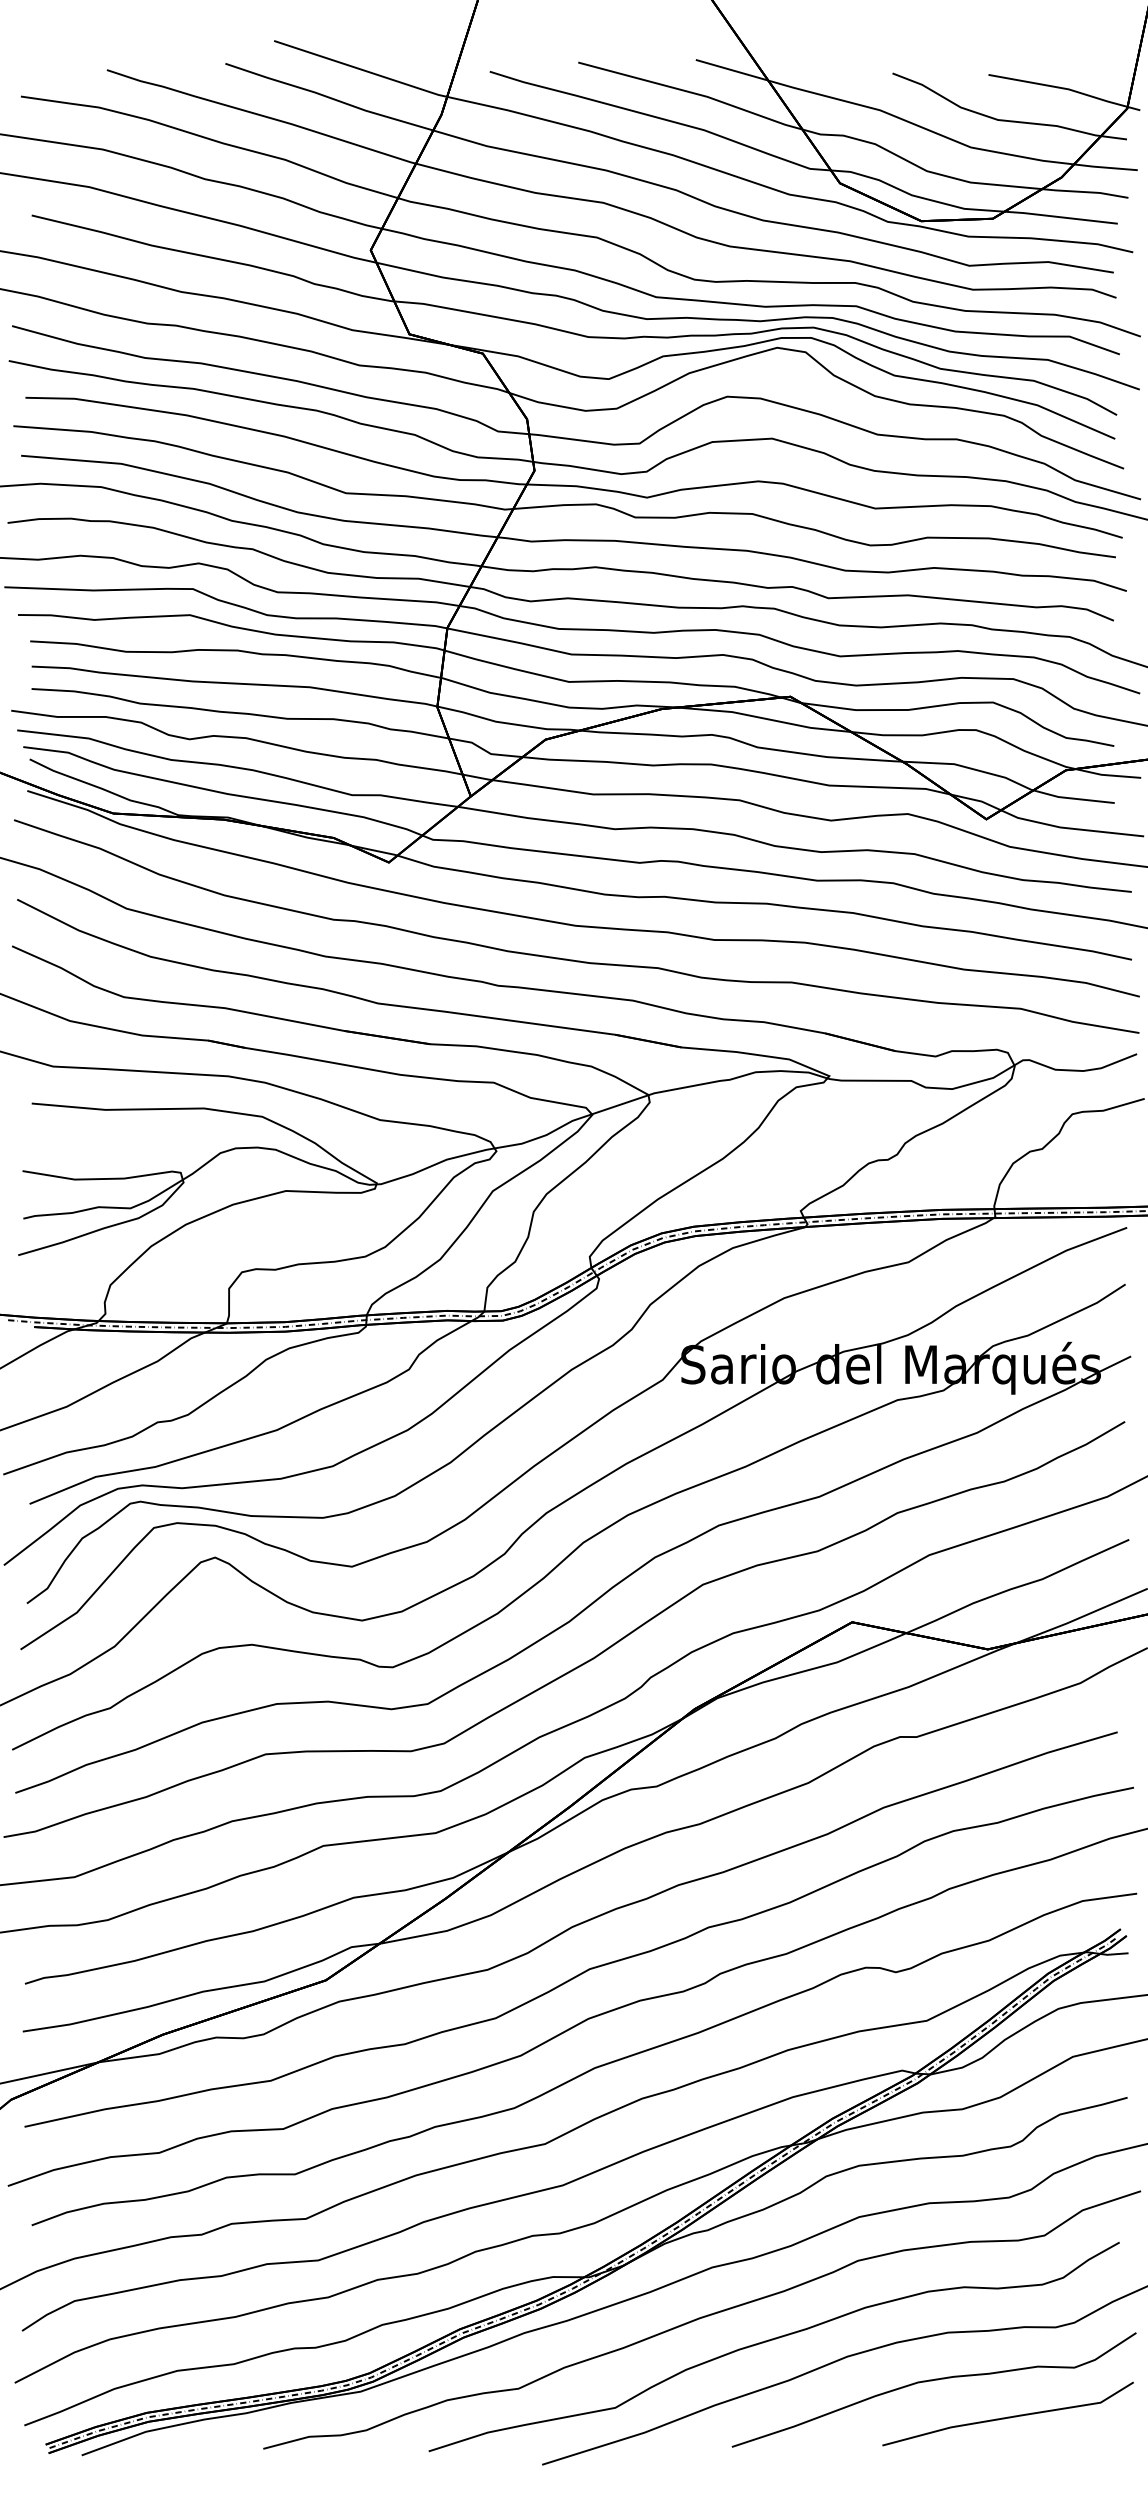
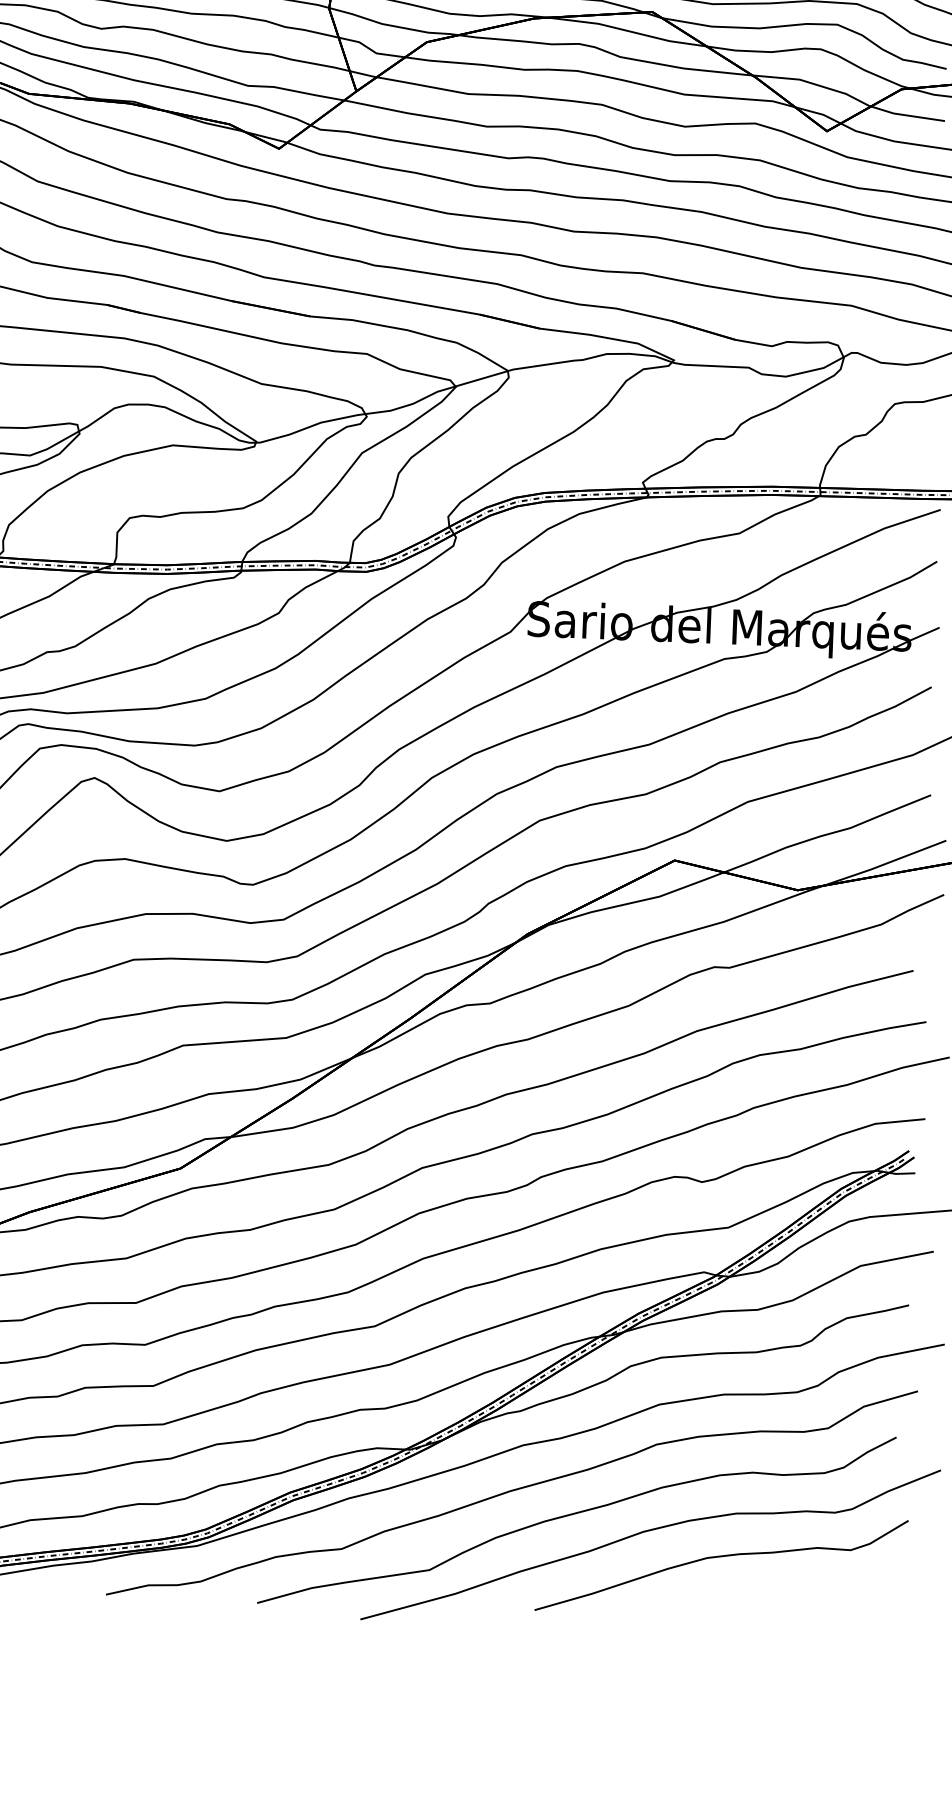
line: (1007, 2416) -> (787, 1592), removed

